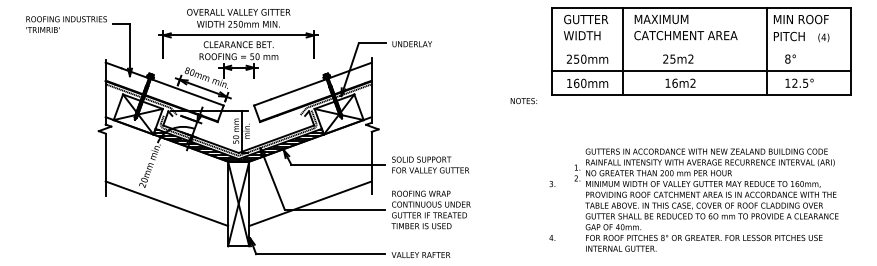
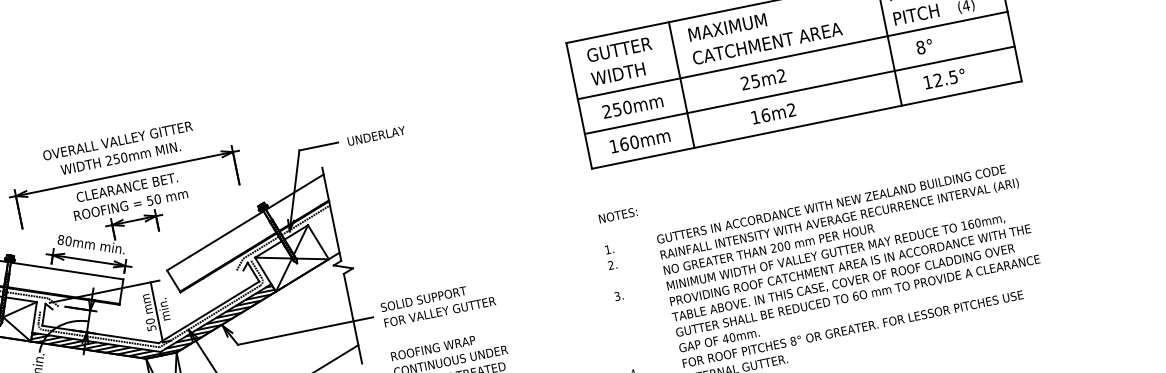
line: (700, 46) -> (791, 55), added
text: (523, 101) -> (617, 216), moved
text: (577, 172) -> (610, 256), moved

